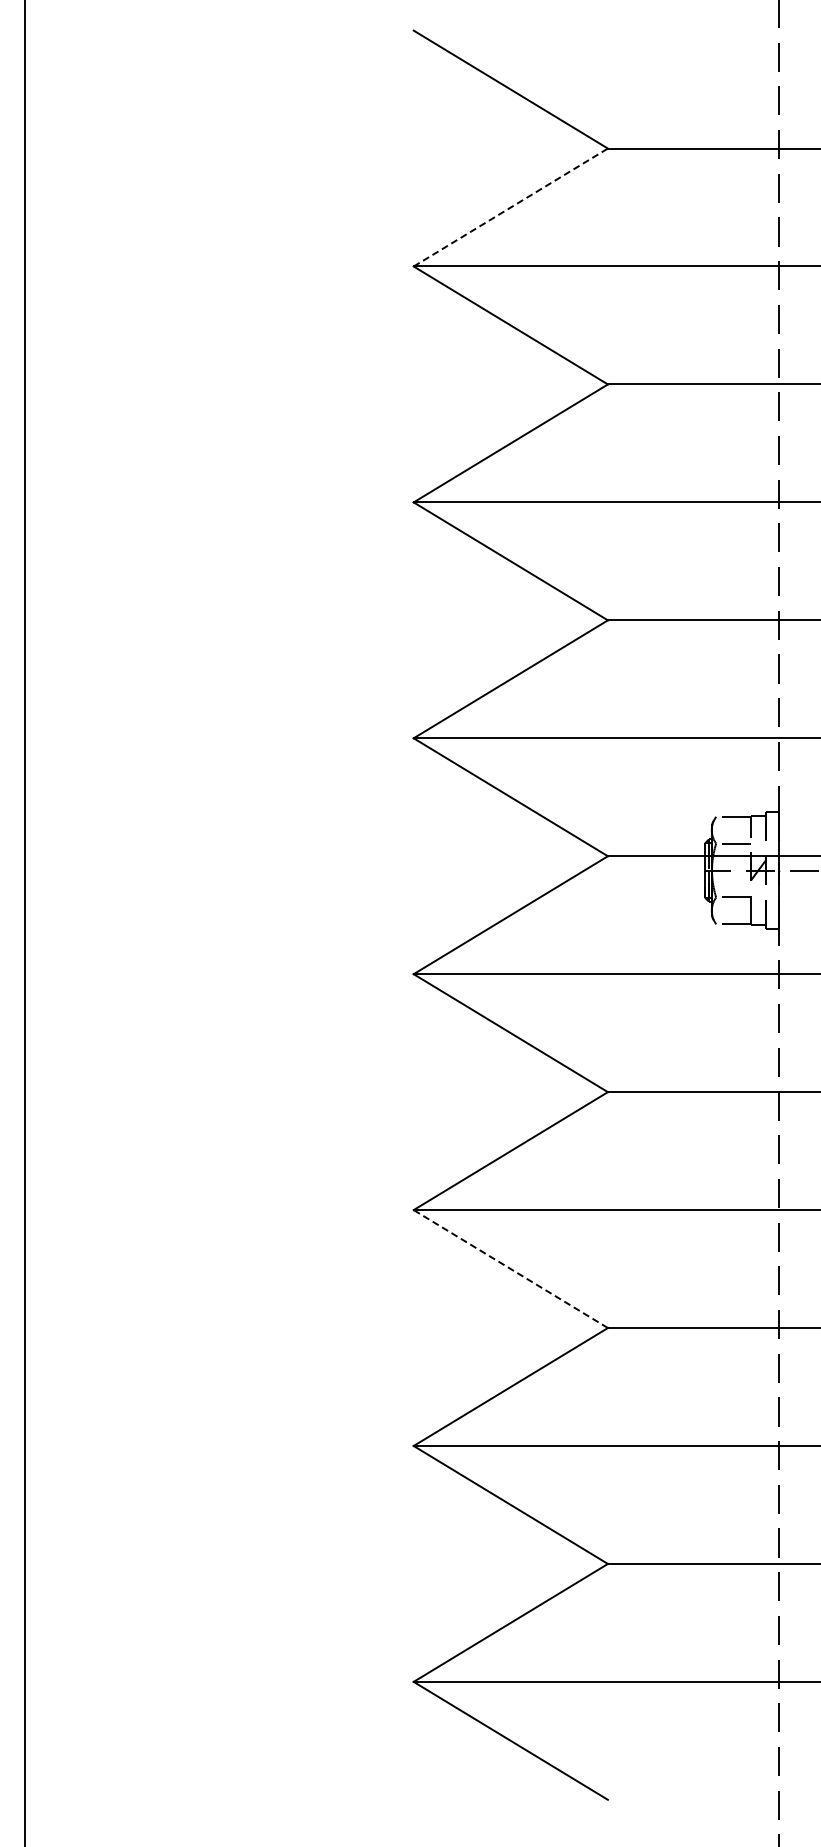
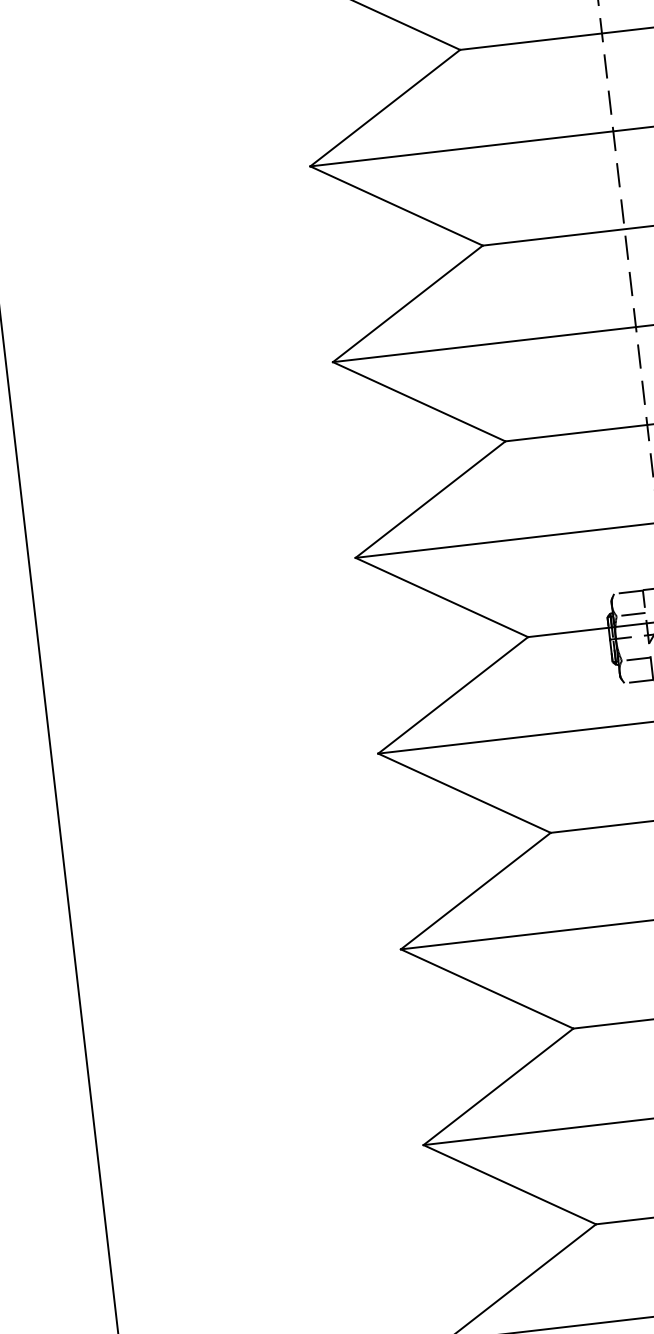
line: (510, 207) -> (384, 108), dashed -> solid
line: (510, 1269) -> (486, 989), dashed -> solid

